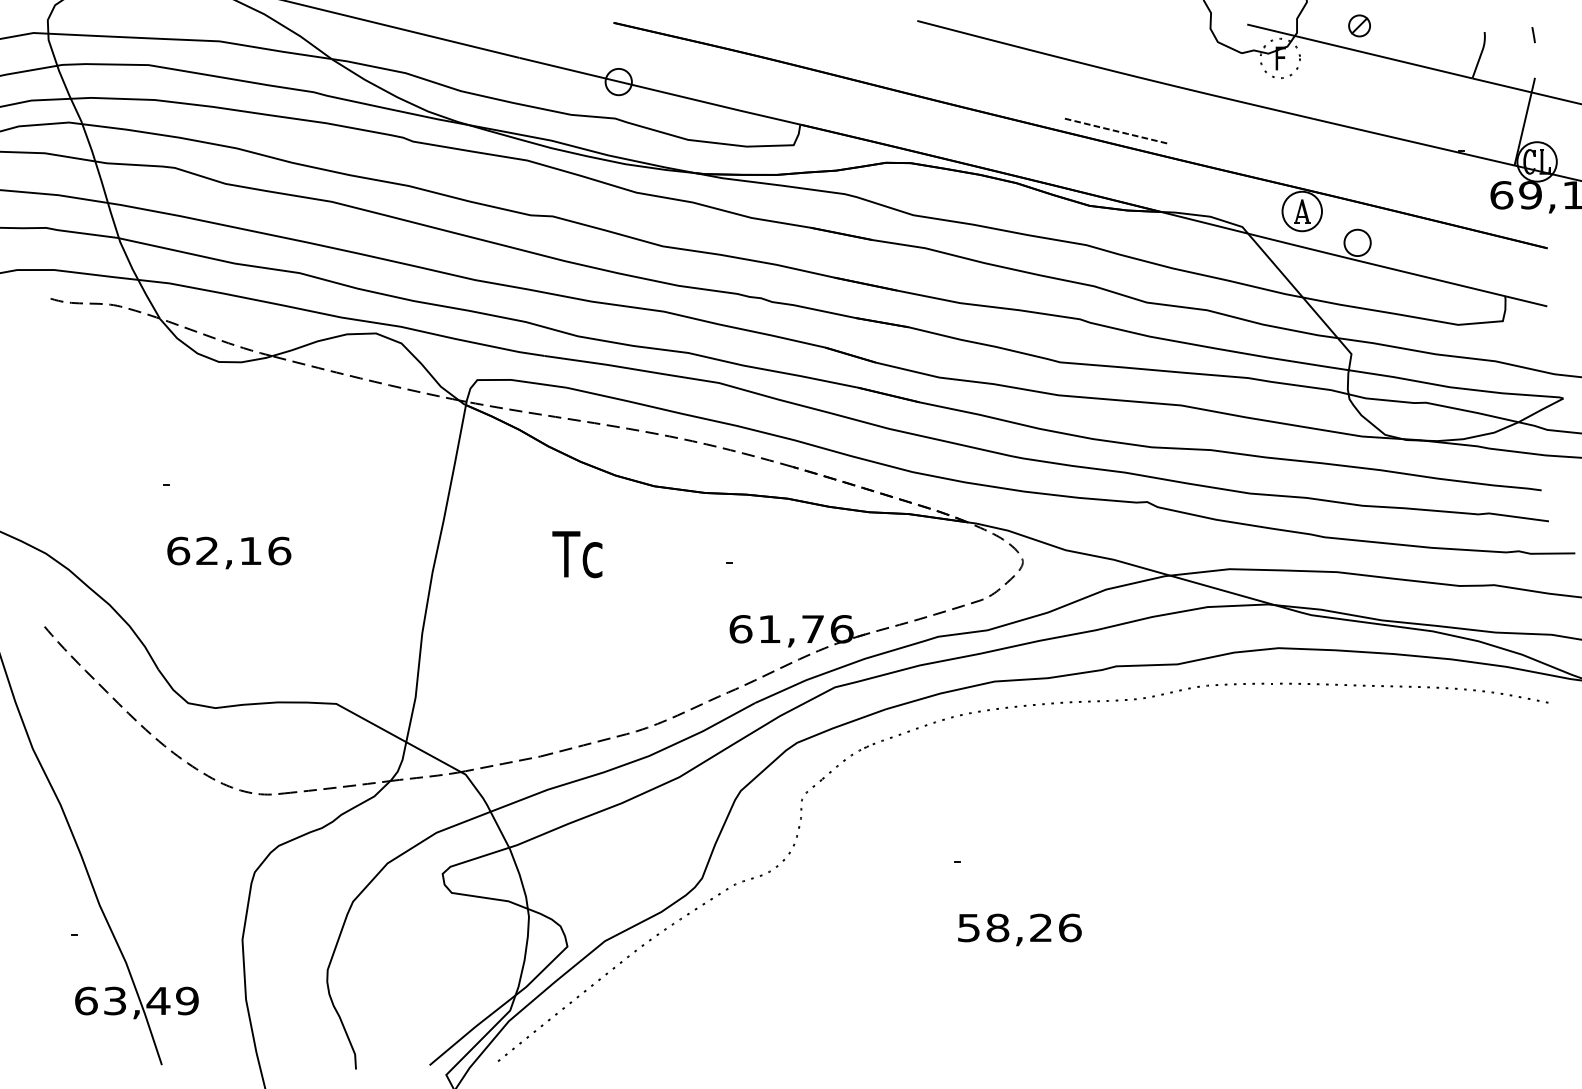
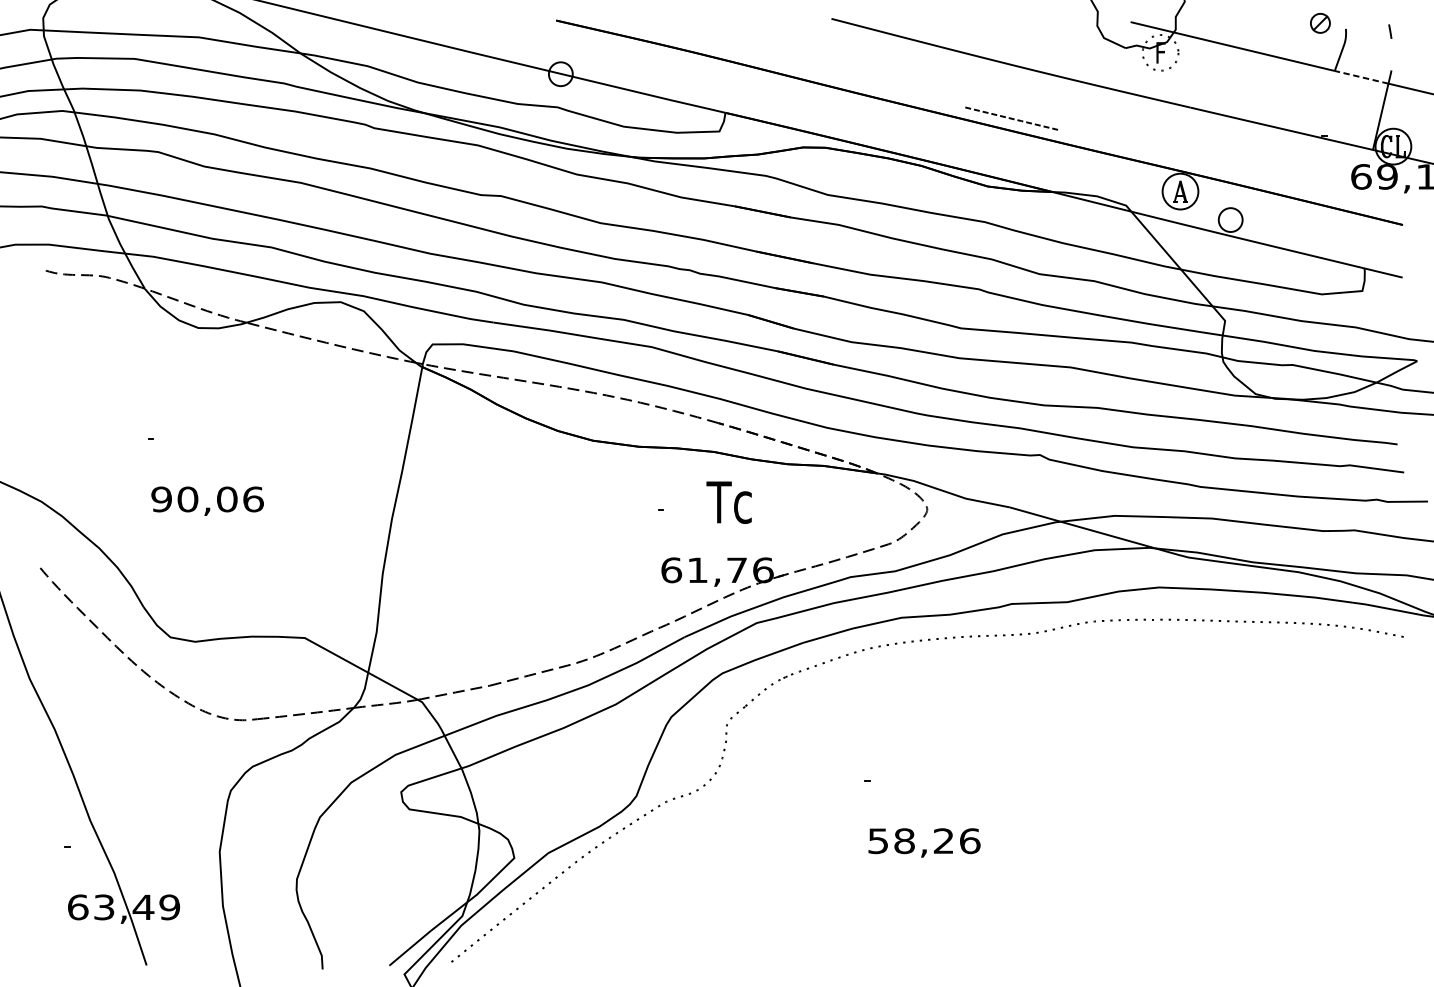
part: (1359, 25) -> (1320, 22), moved
line: (1501, 85) -> (1361, 77), solid -> dashed
text: (214, 550) -> (194, 498), 62,16 -> 90,06
text: (577, 554) -> (729, 502), moved

